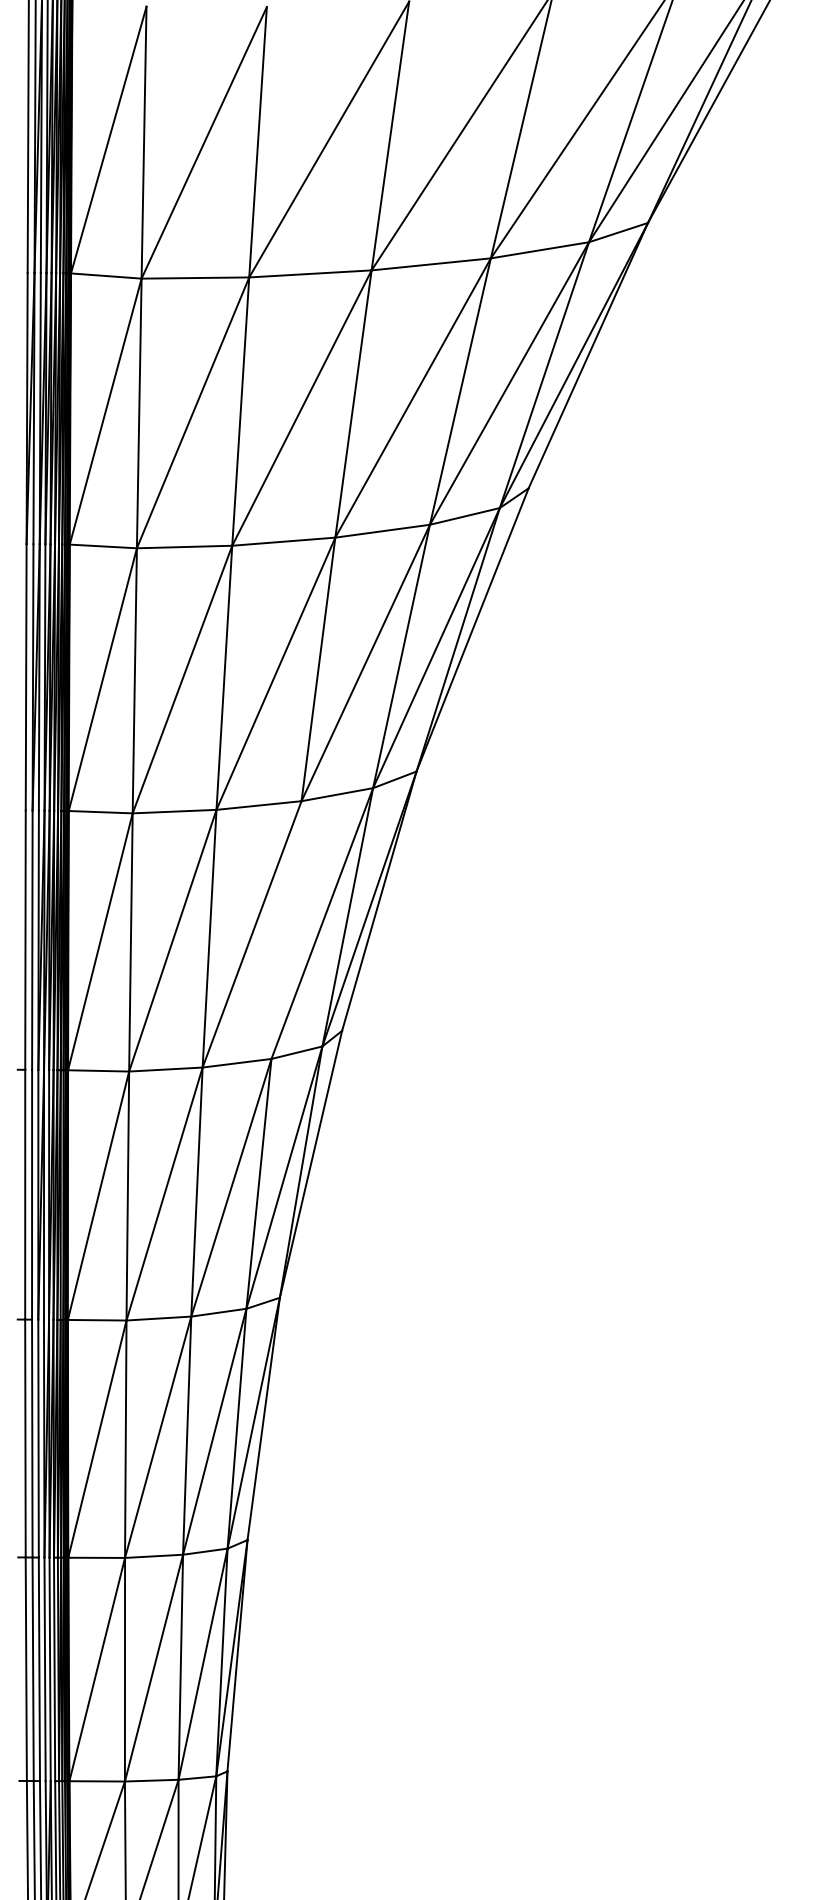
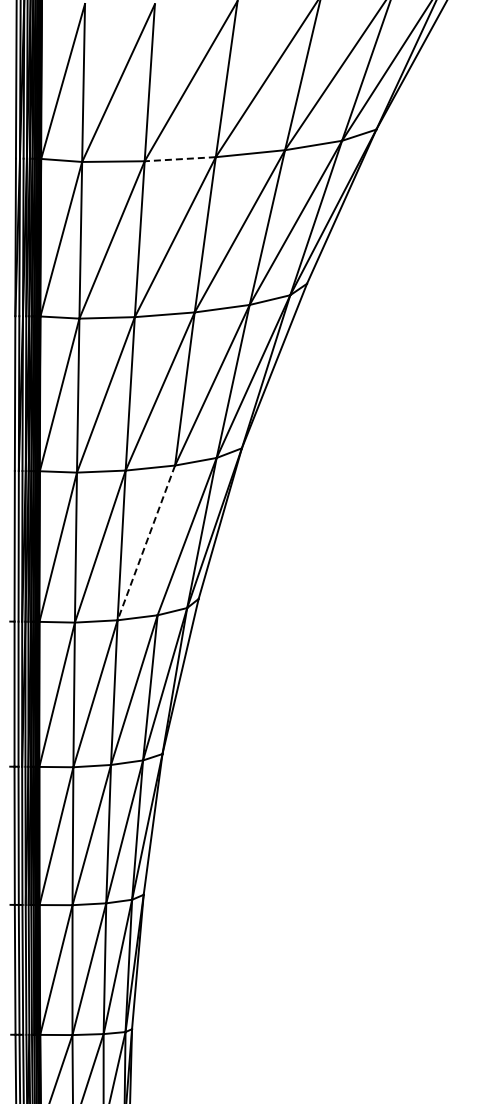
line: (310, 274) -> (180, 159), solid -> dashed
line: (252, 933) -> (146, 542), solid -> dashed

